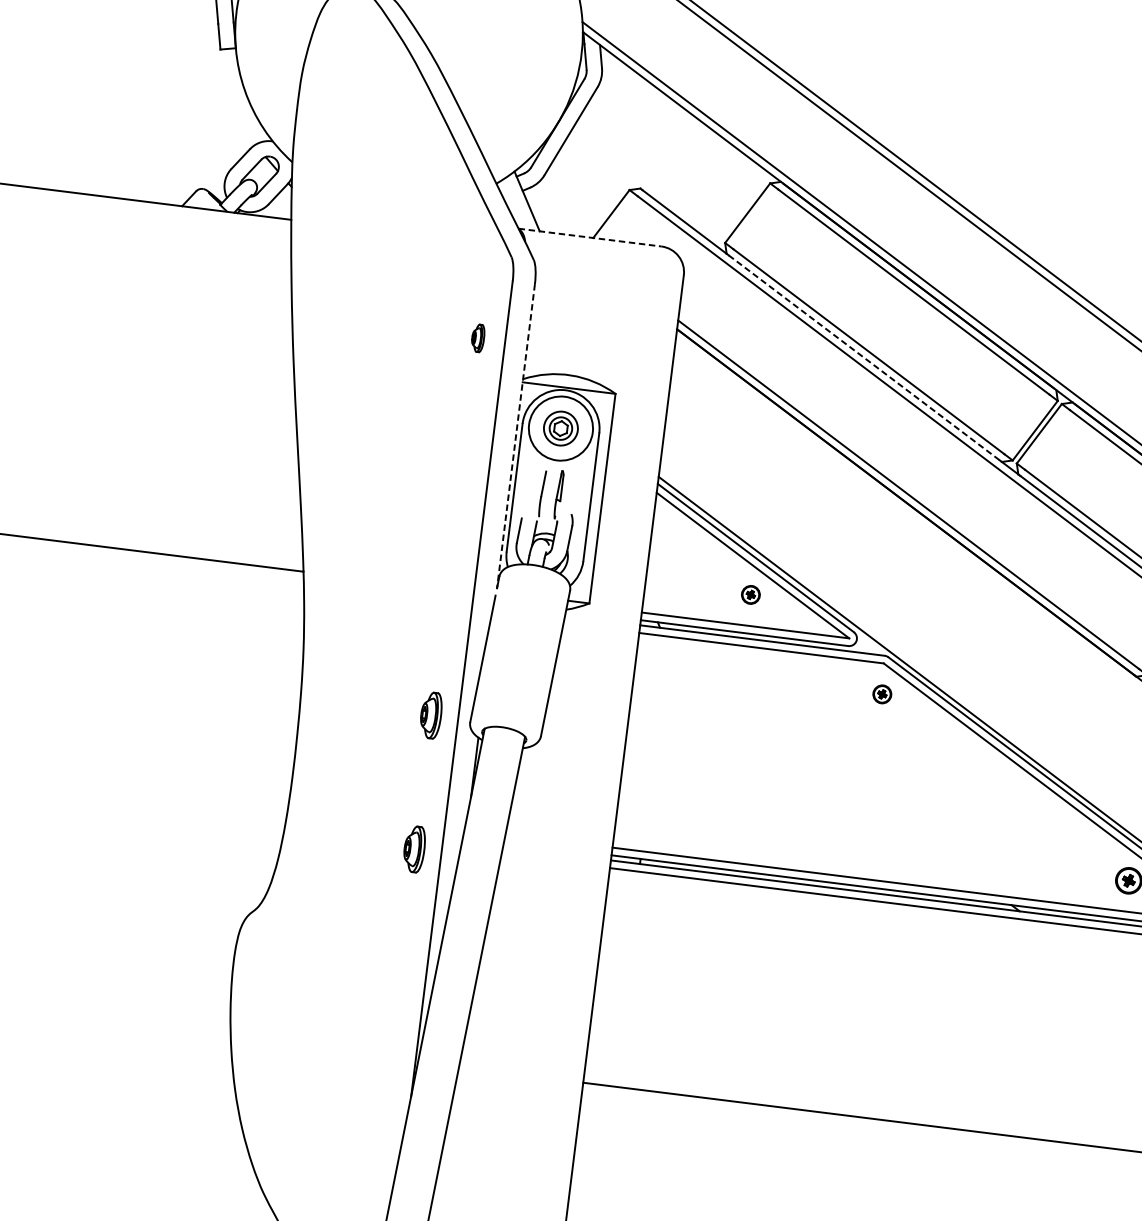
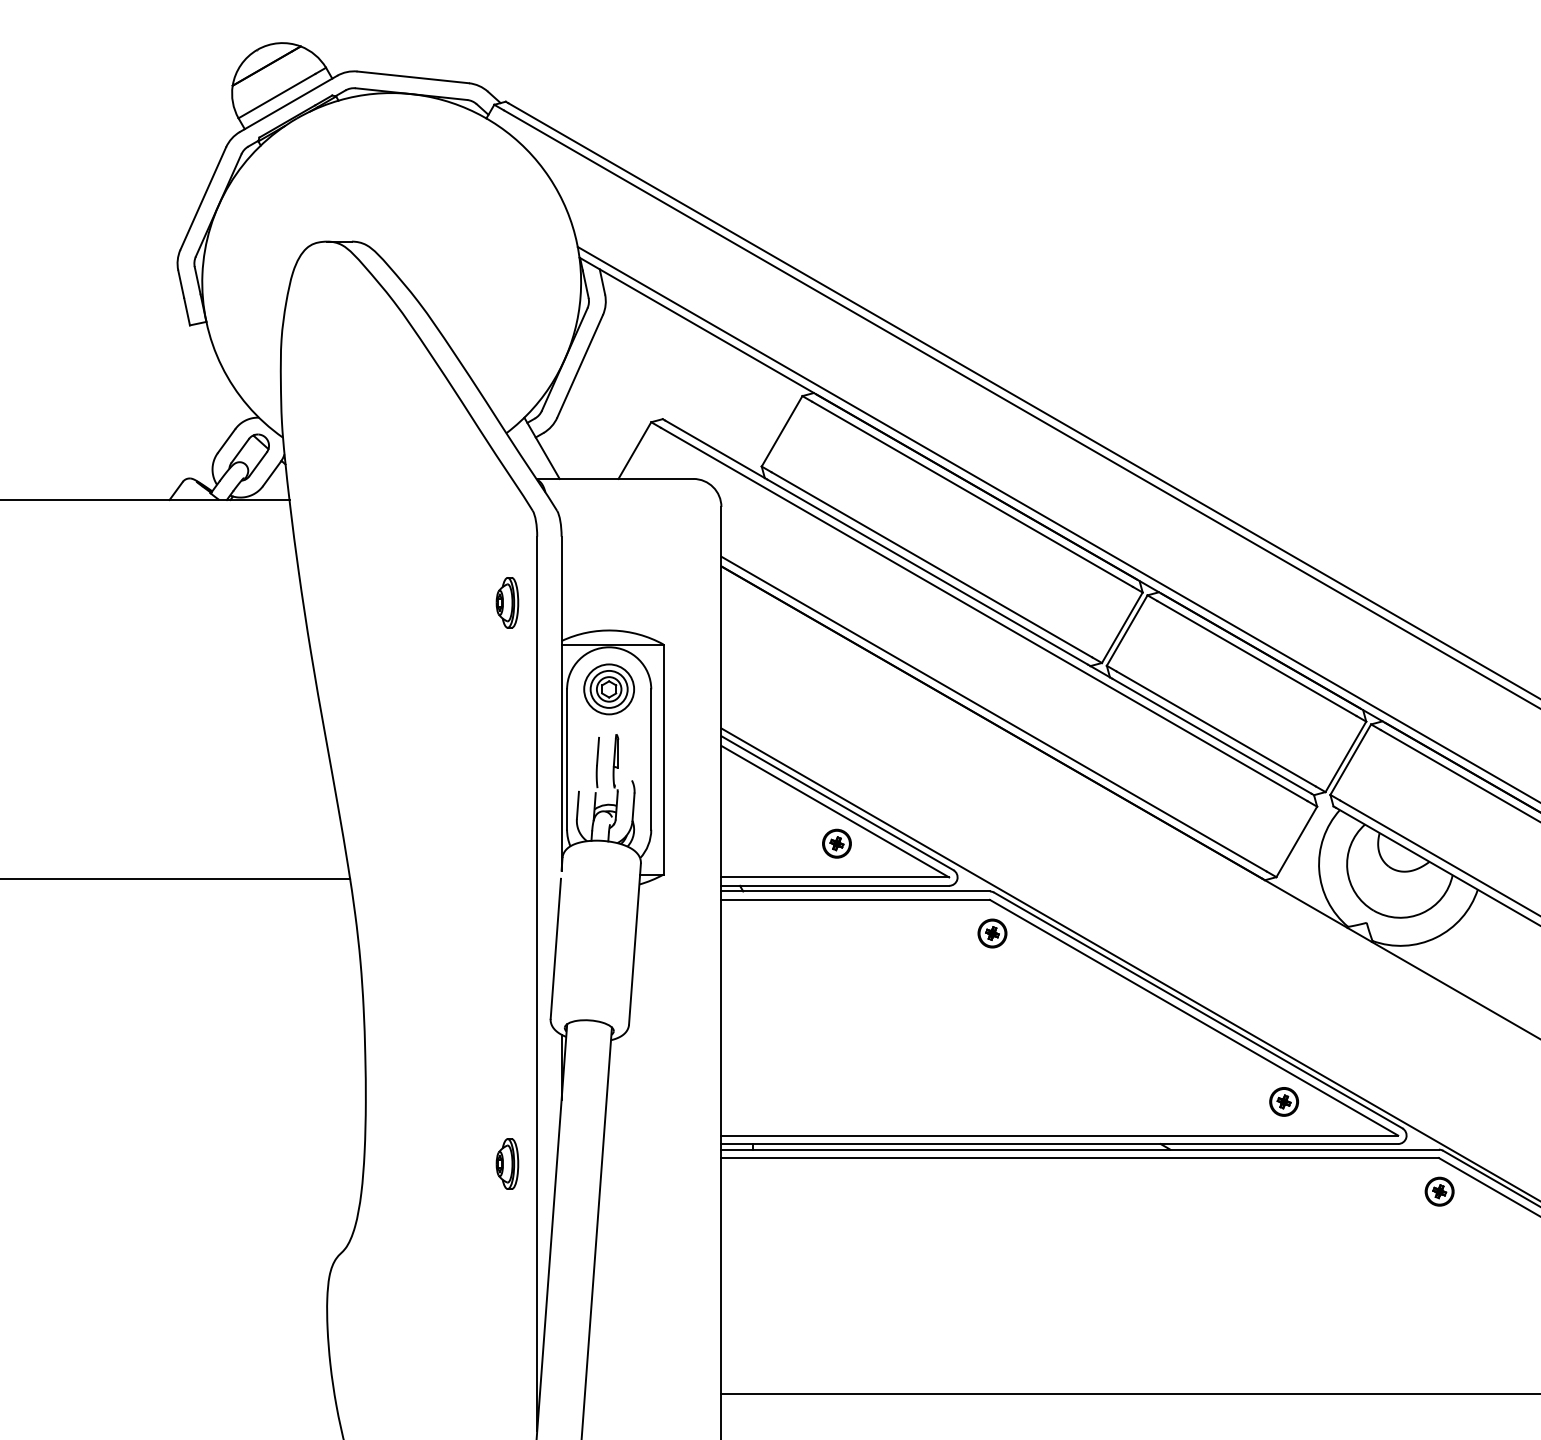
line: (590, 237) -> (615, 478), dashed -> solid
part: (478, 337) -> (507, 602), size x1.67
line: (865, 358) -> (928, 572), dashed -> solid
circle: (561, 428) -> (609, 689), size x0.71
line: (515, 436) -> (561, 703), dashed -> solid
part: (750, 594) -> (836, 843), size x1.43
part: (882, 694) -> (992, 933), size x1.43
part: (431, 714) -> (507, 1016), removed

